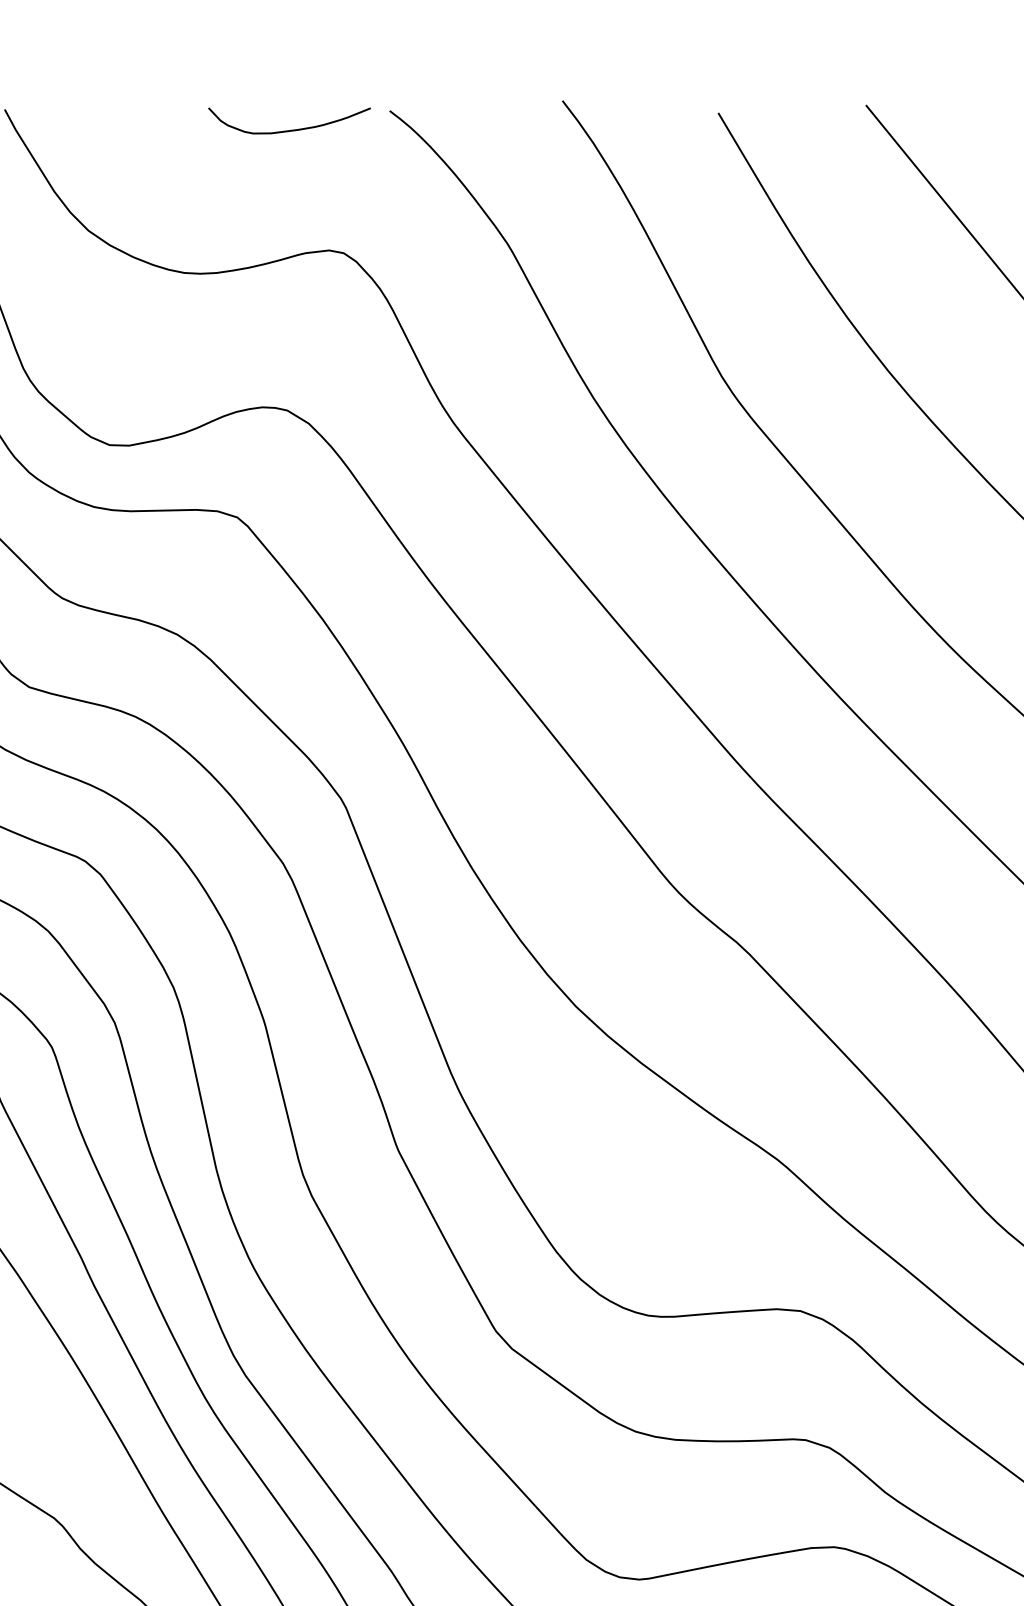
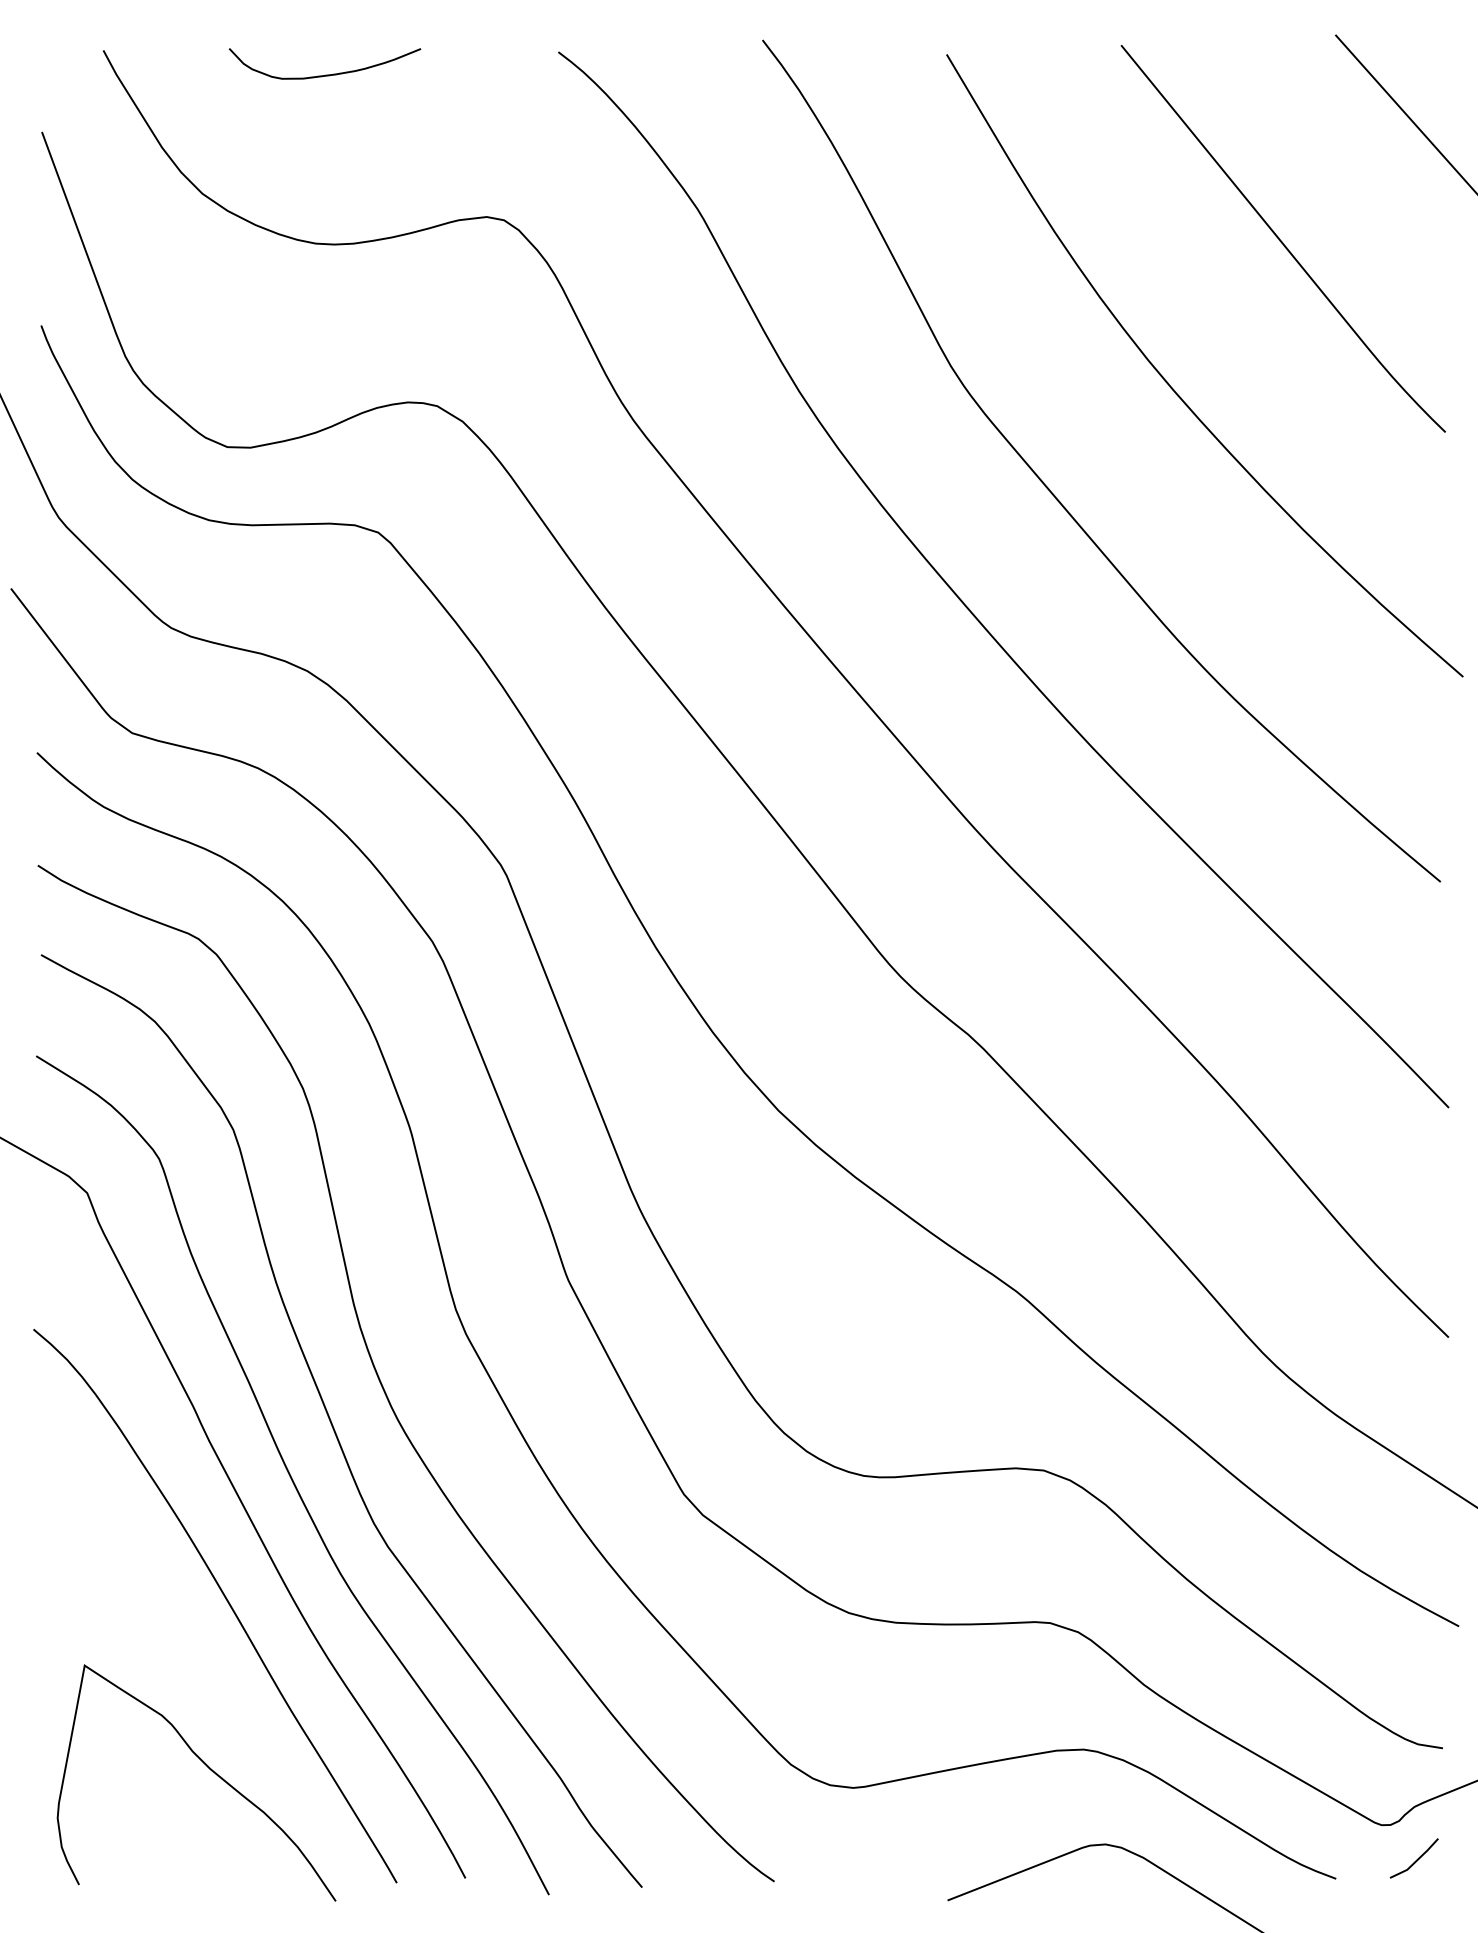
curve: (289, 129) -> (325, 74), moved

